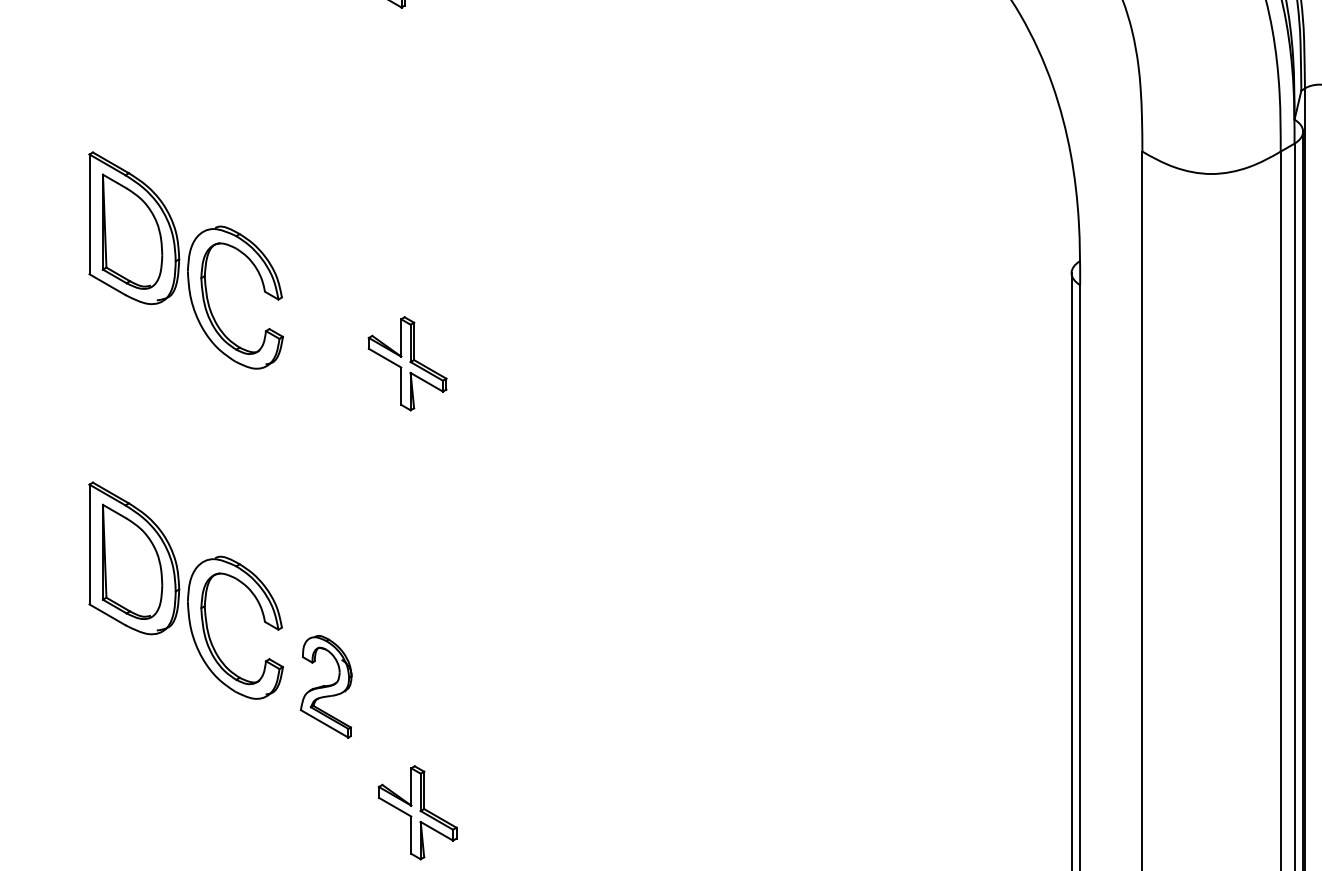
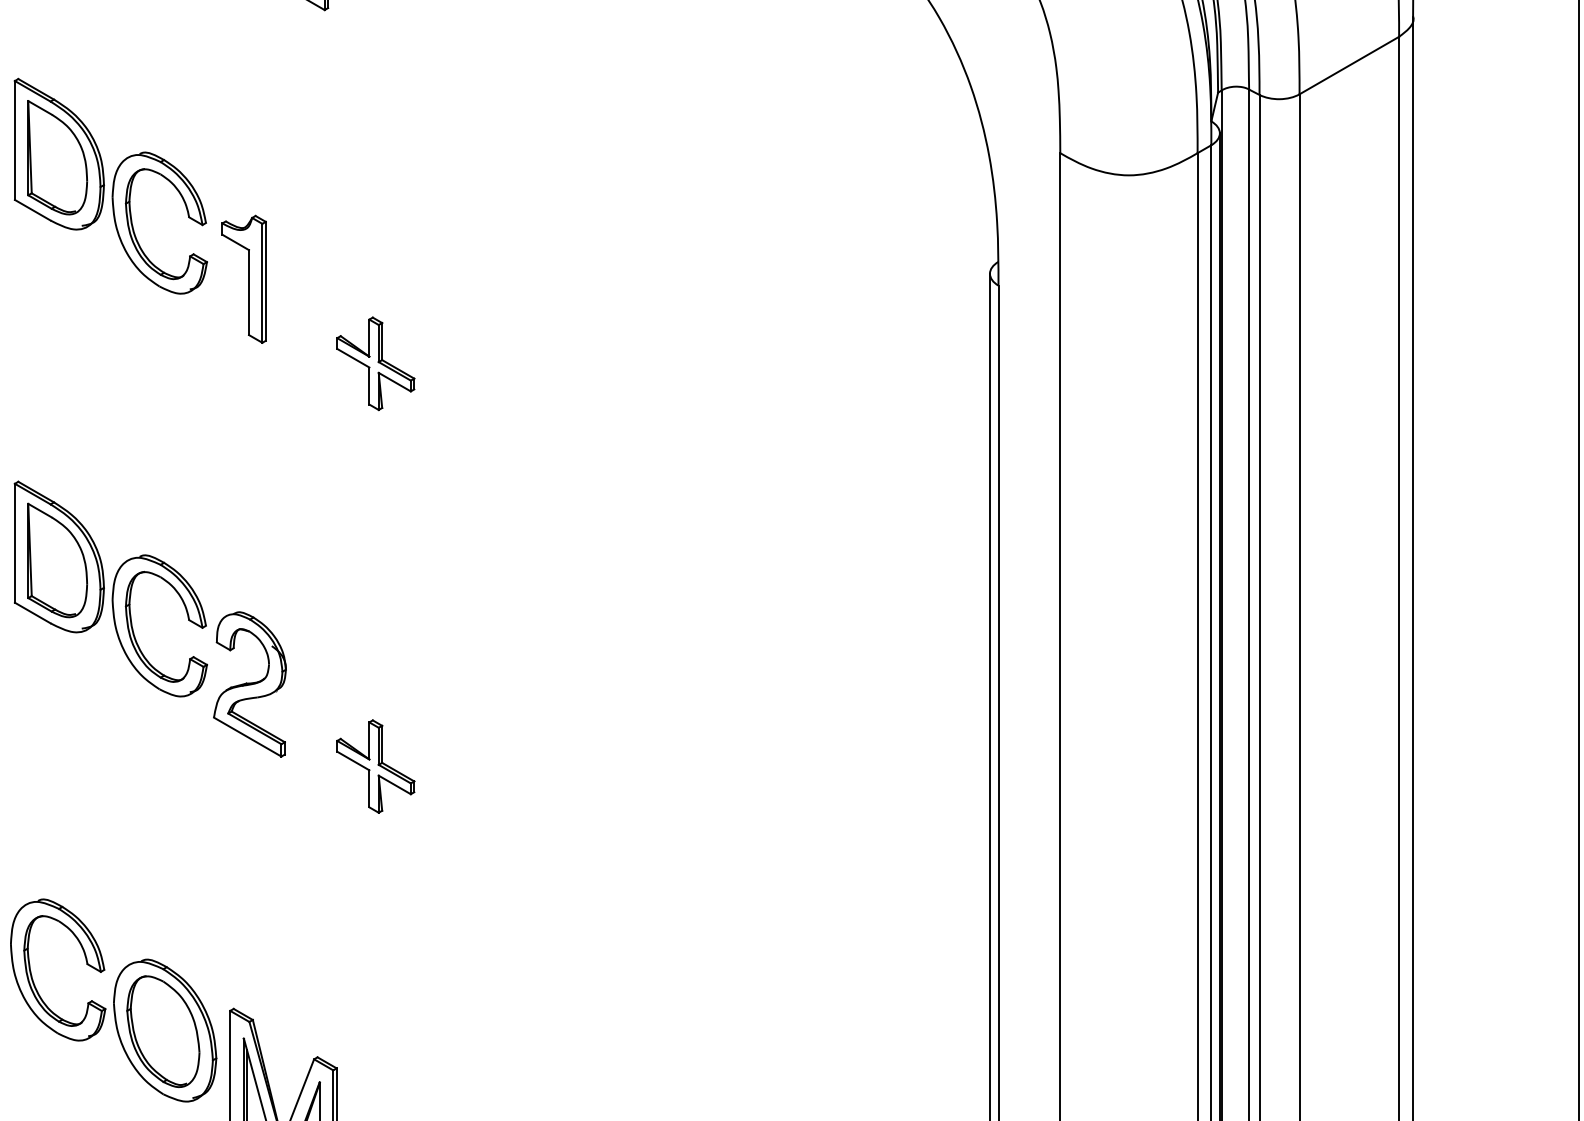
part: (185, 259) -> (110, 185), moved
part: (319, 277) -> (243, 278), added
part: (407, 363) -> (375, 363), moved
part: (325, 686) -> (249, 684), size x1.43
part: (417, 812) -> (375, 766), moved

